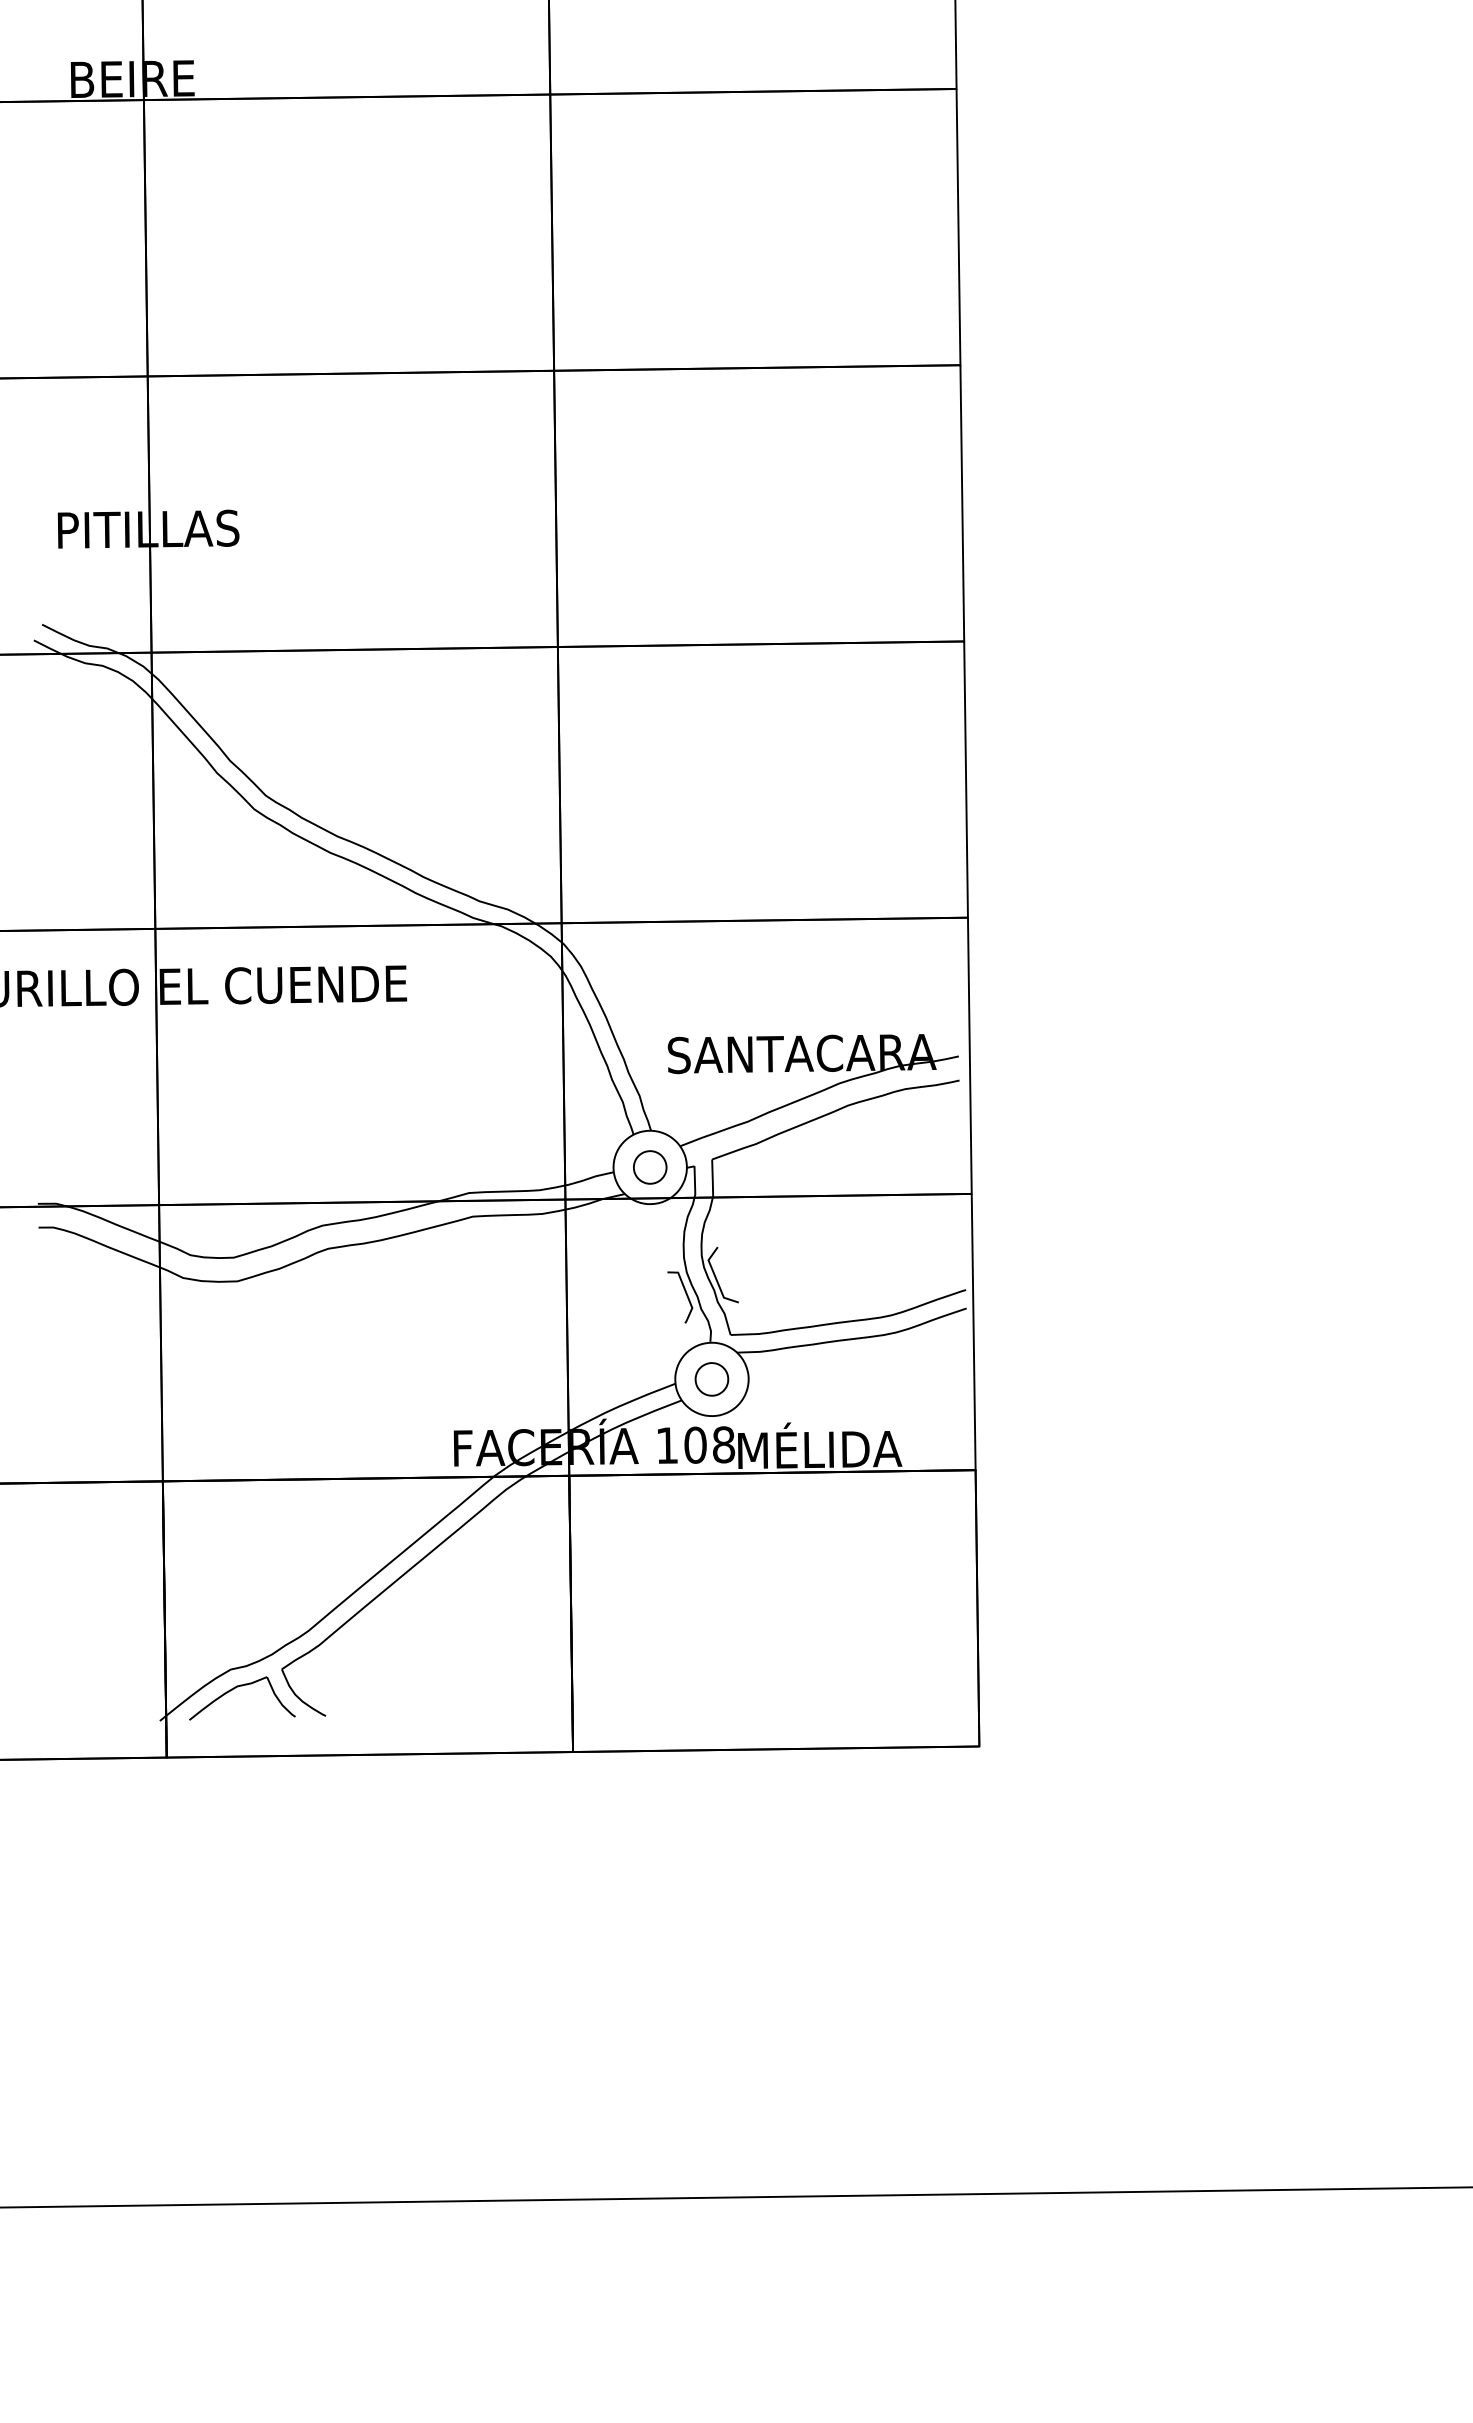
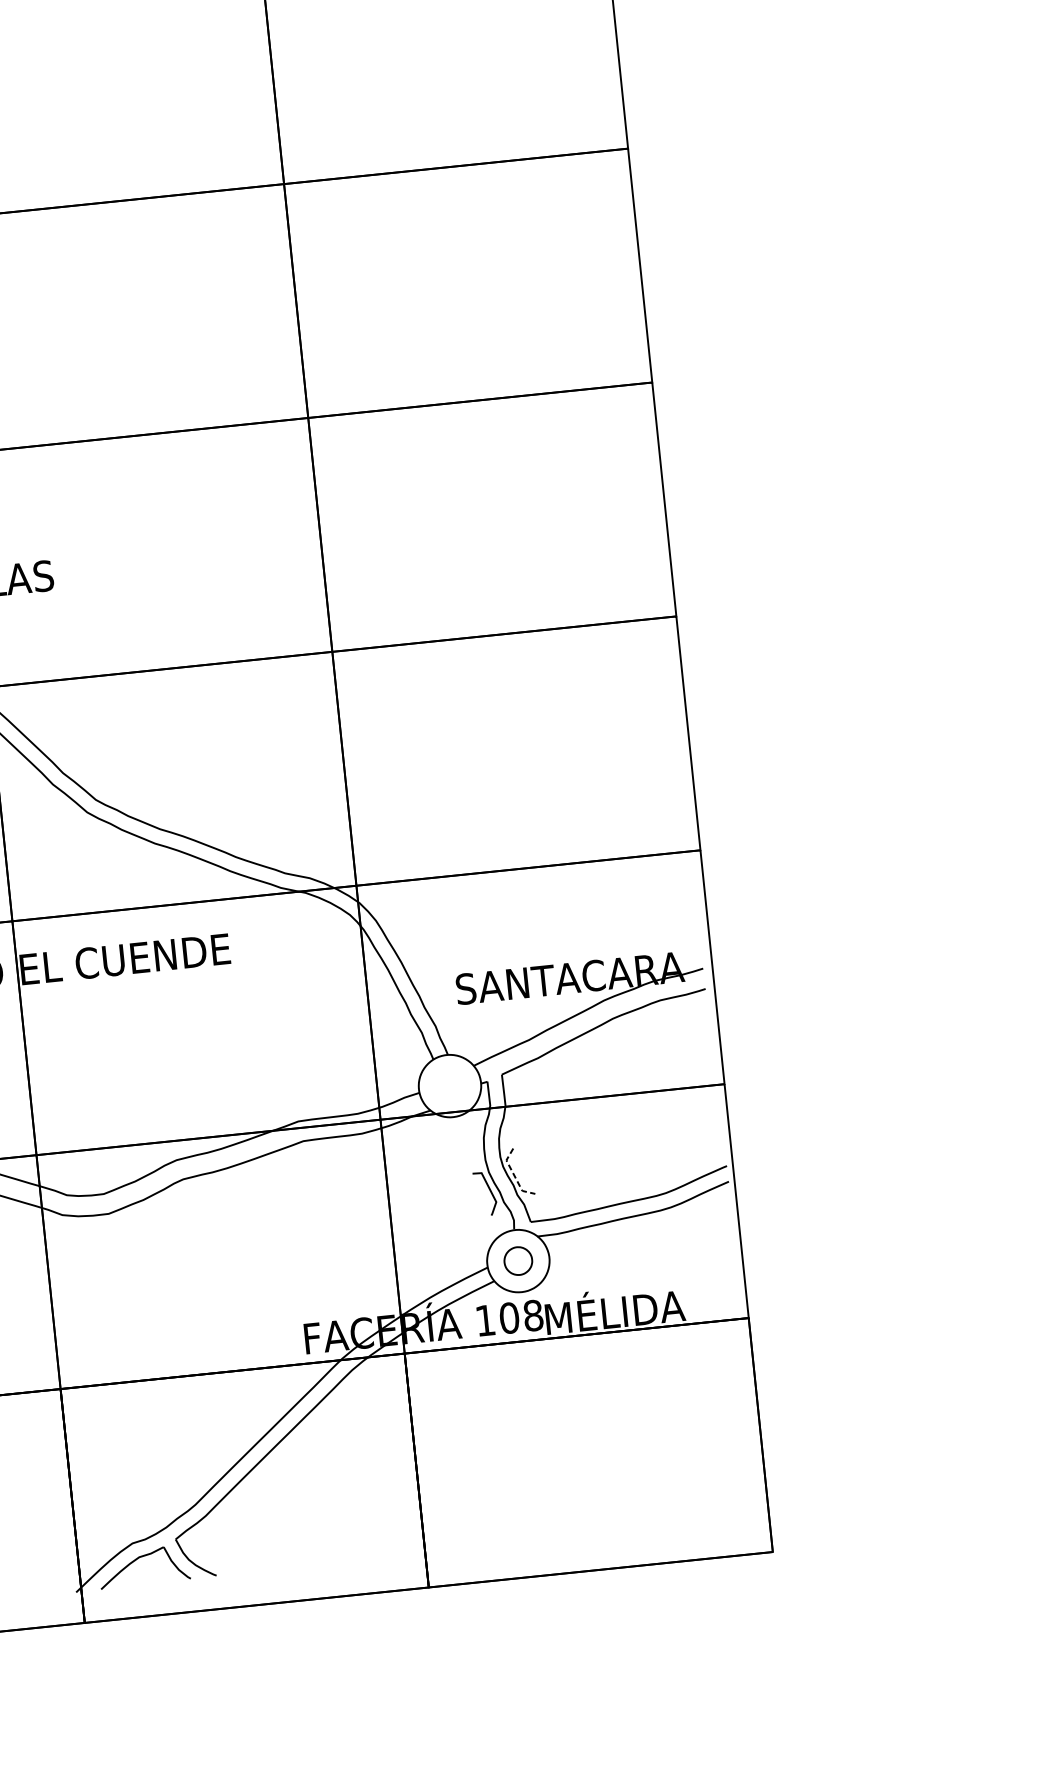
part: (650, 1167) -> (450, 1086), removed
line: (716, 1278) -> (514, 1175), solid -> dashed

